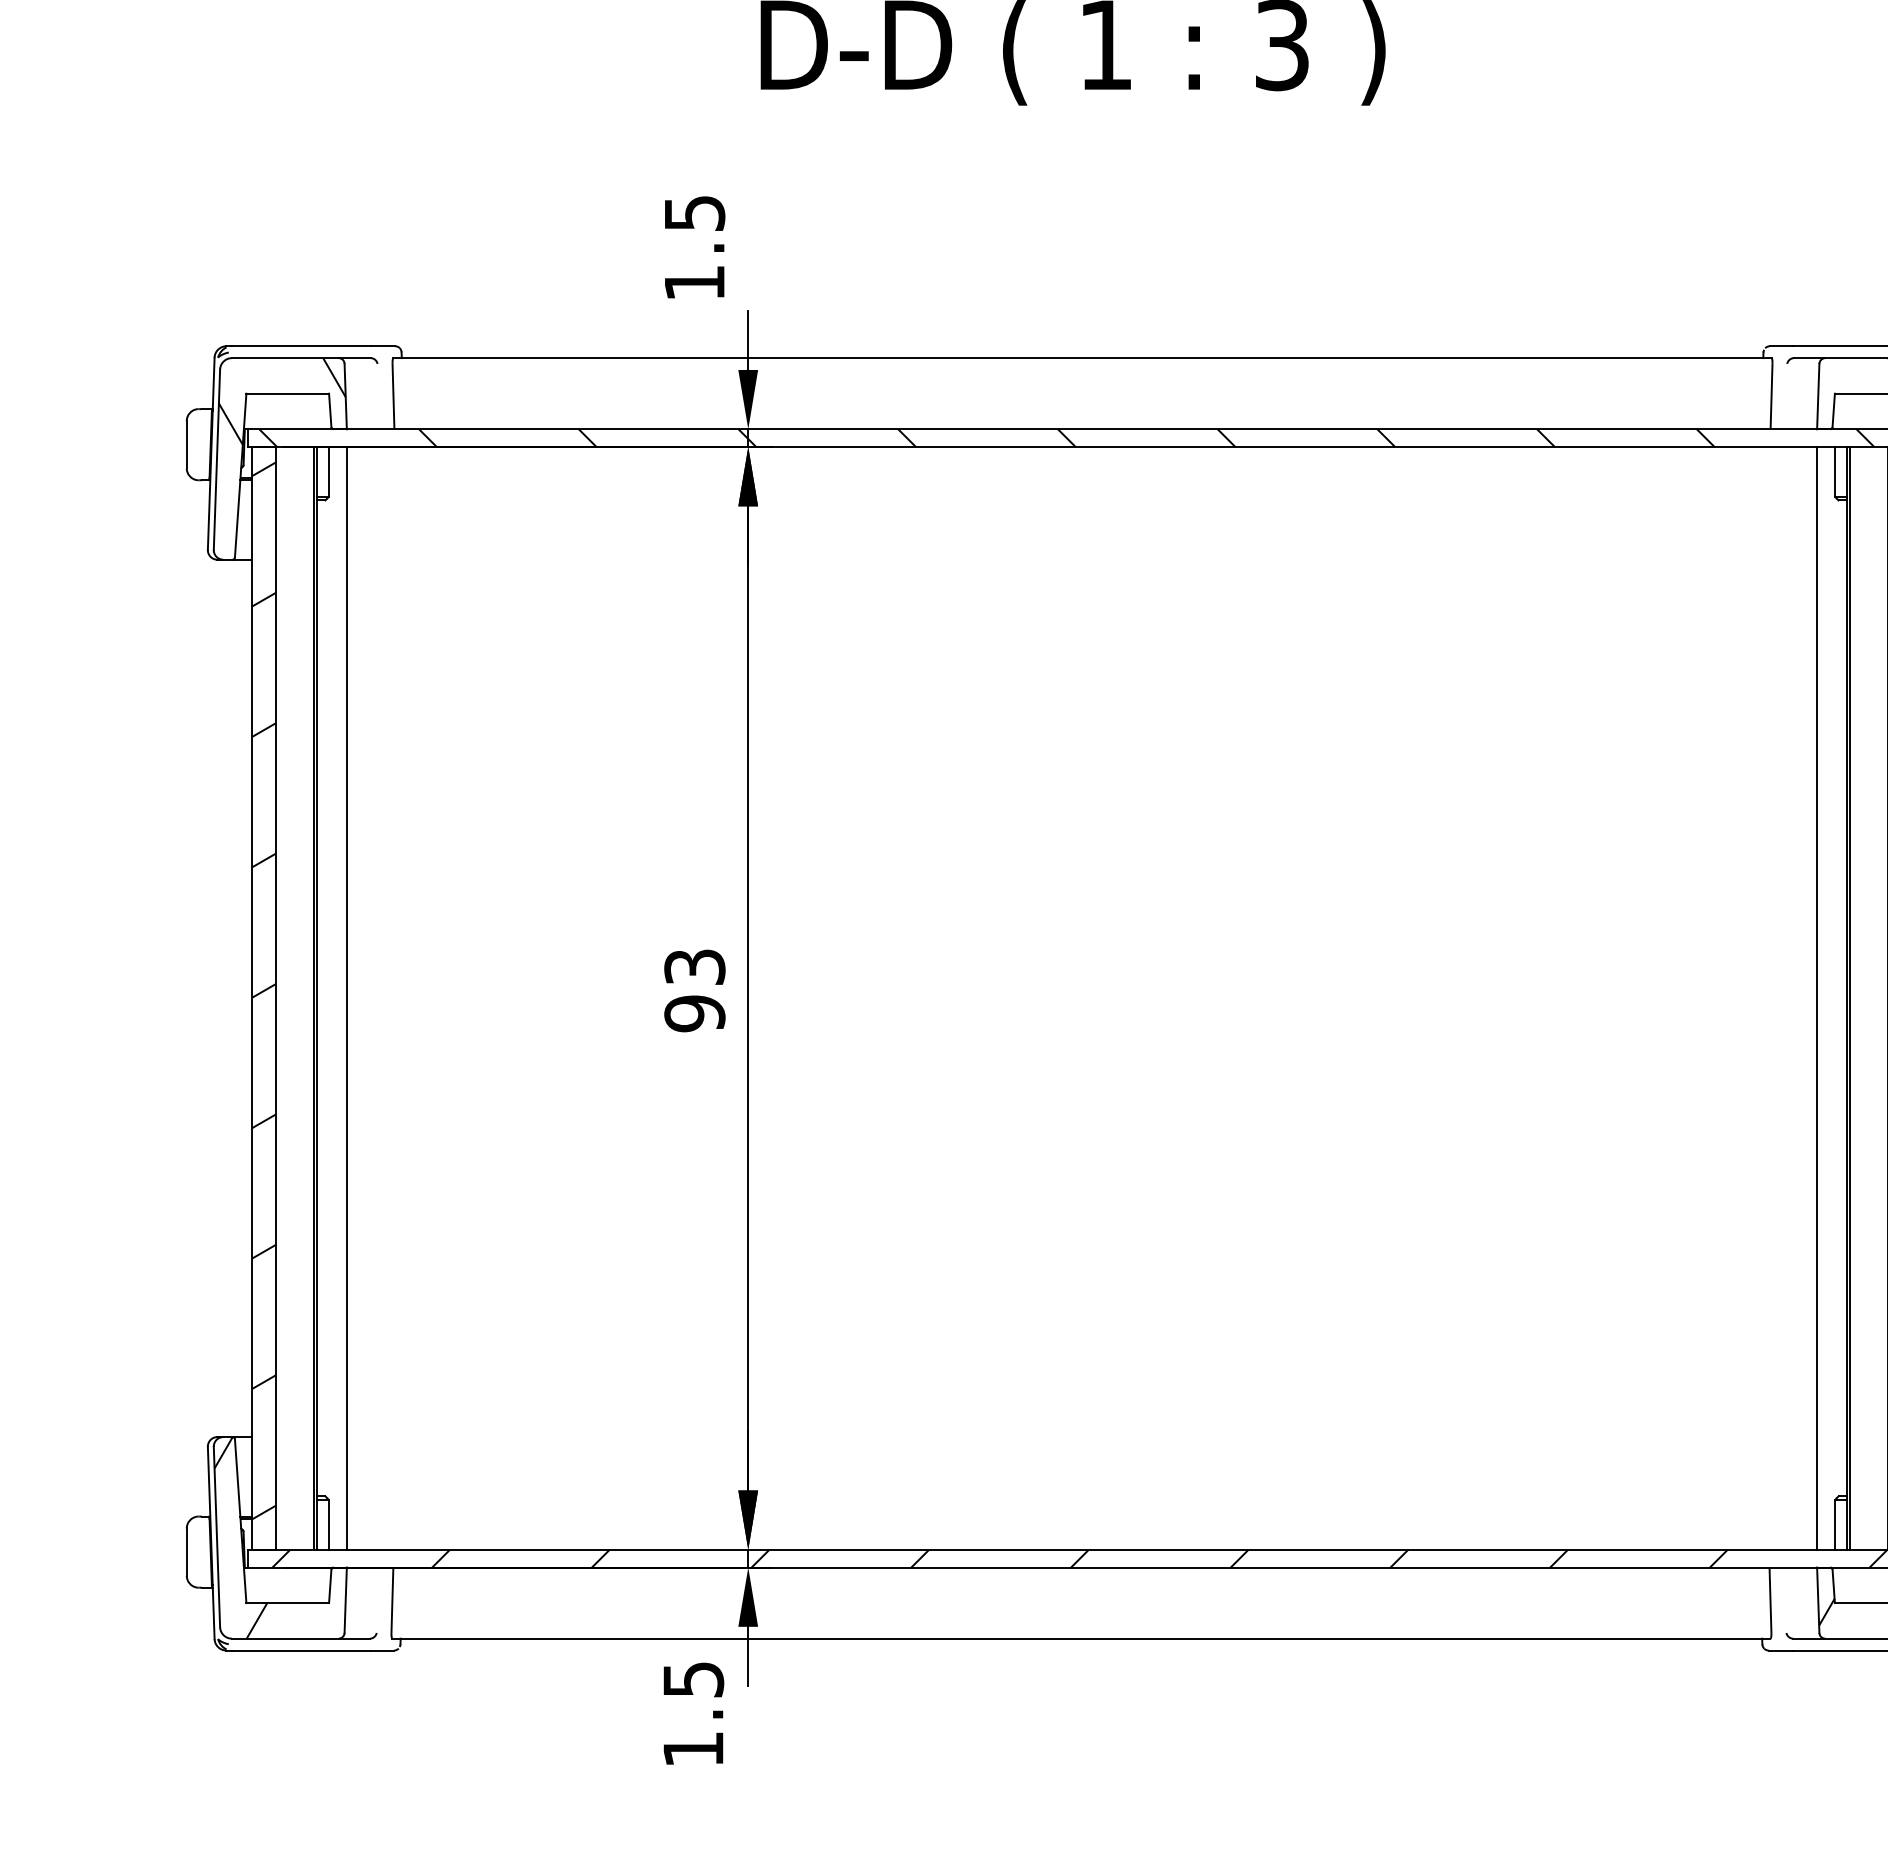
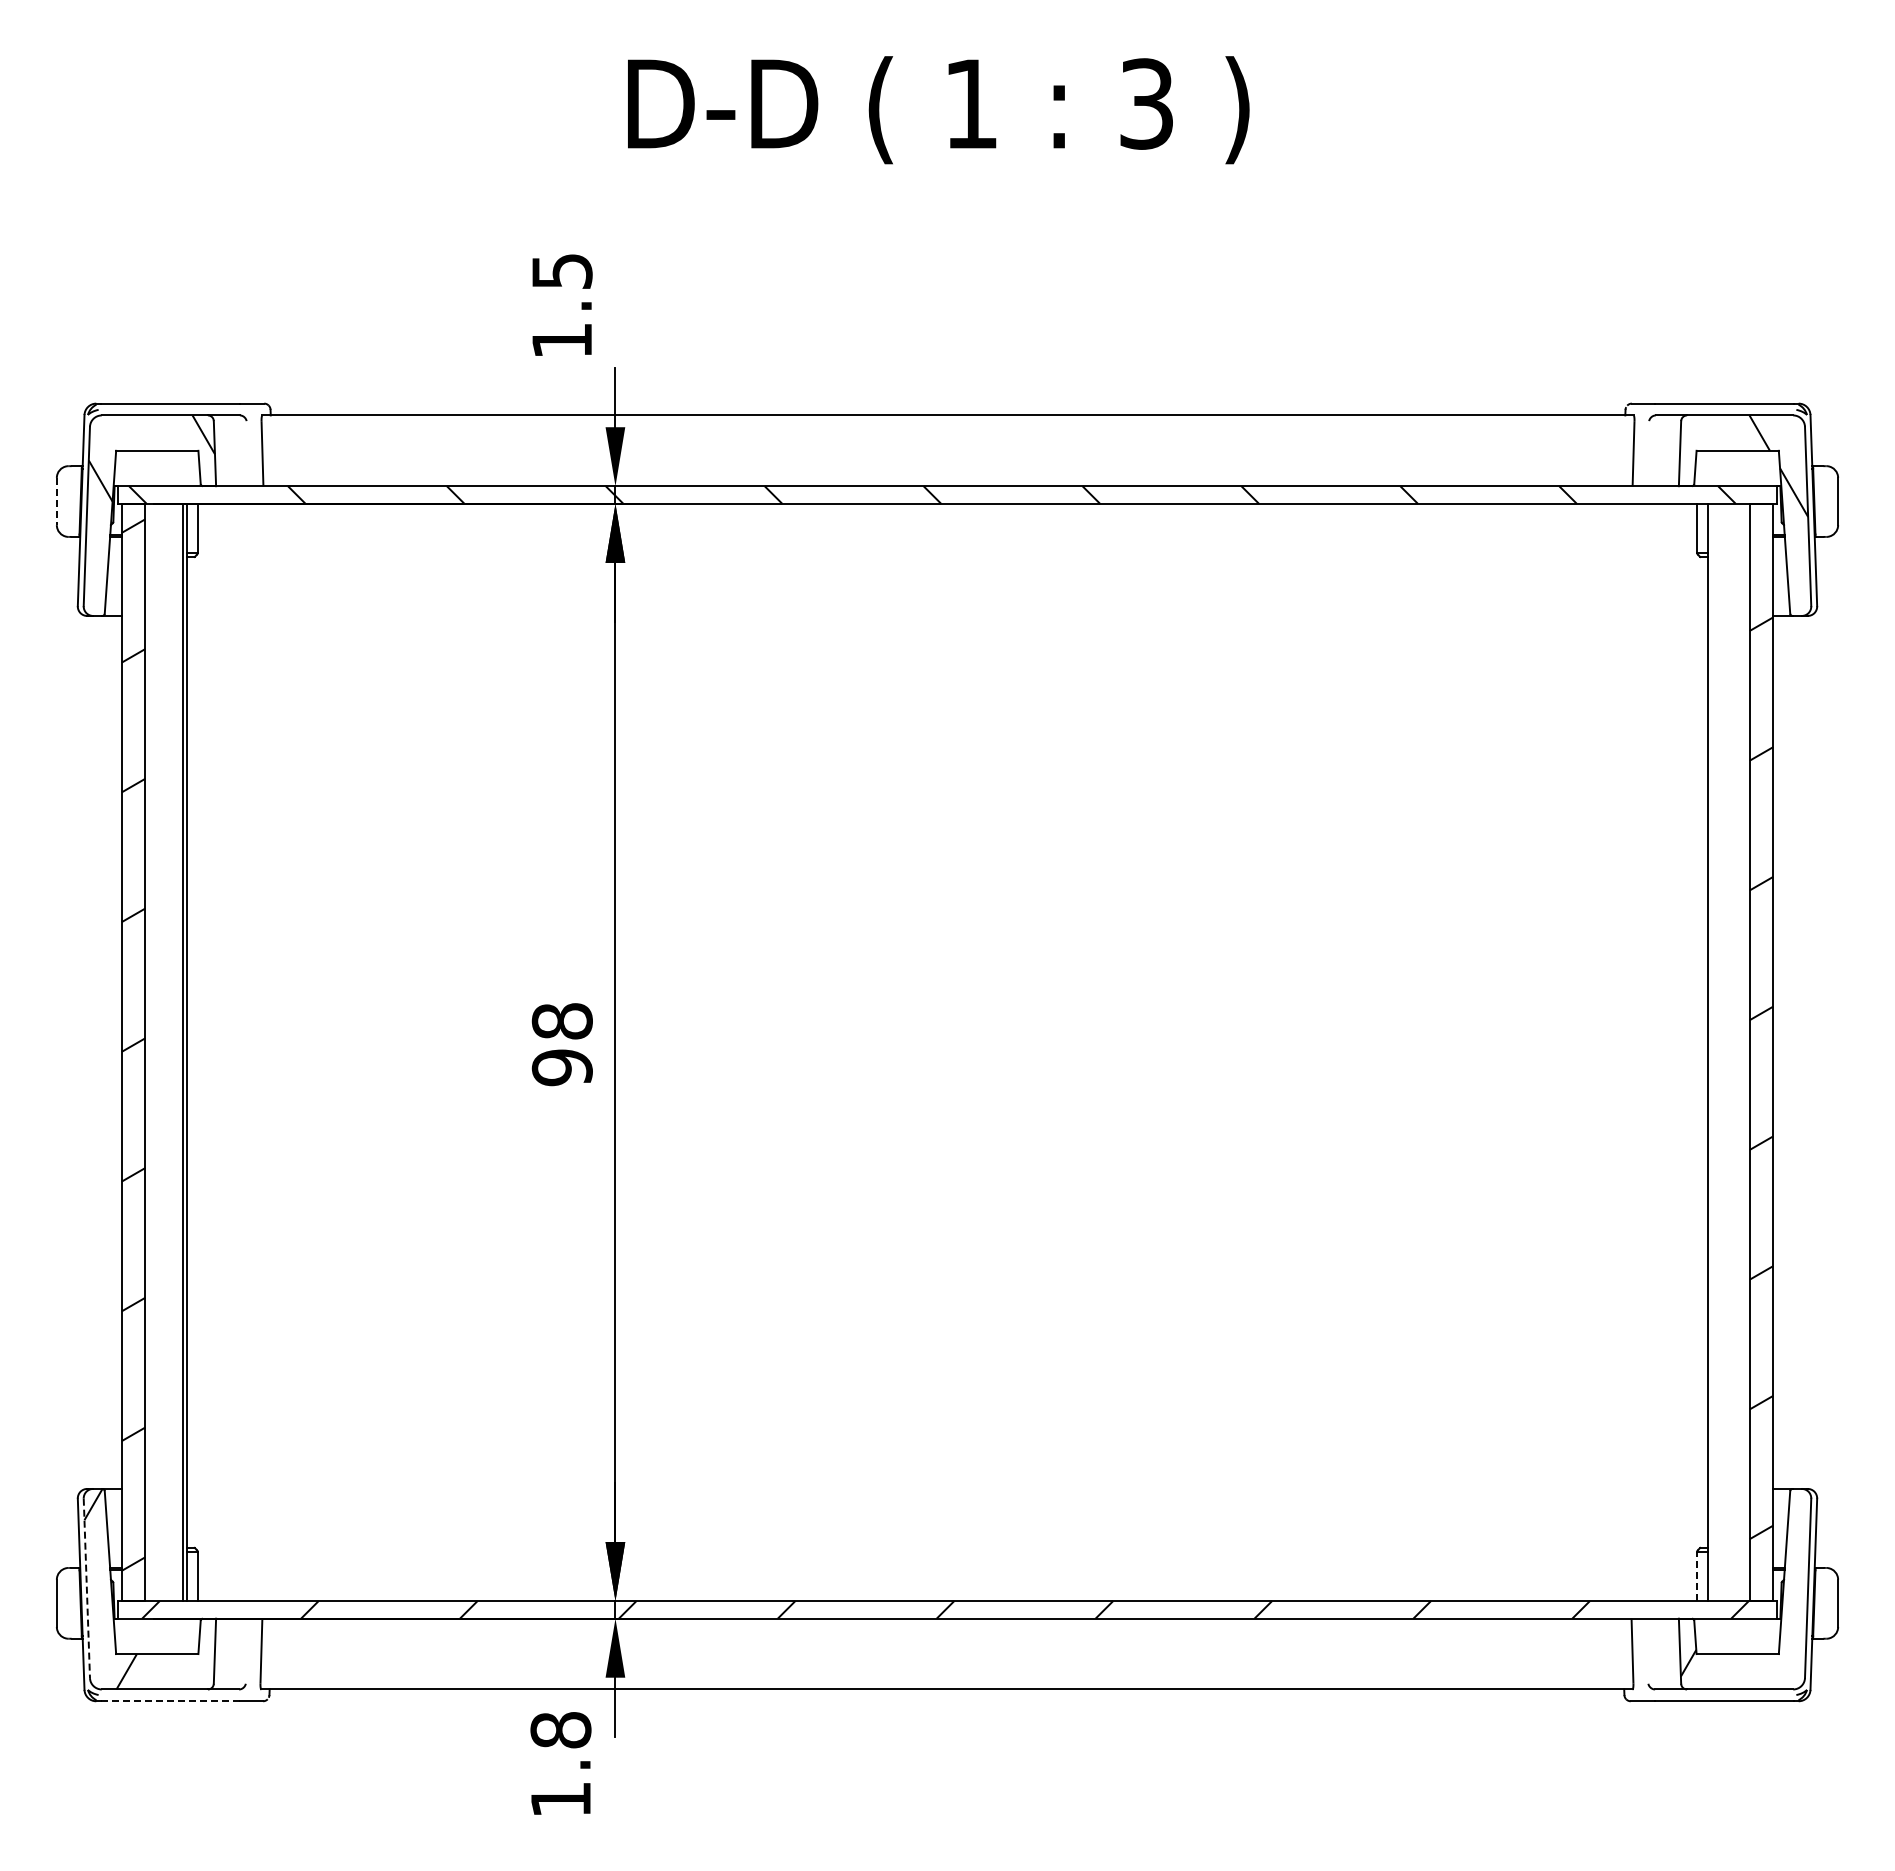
line: (186, 444) -> (56, 501), solid -> dashed
text: (694, 967) -> (561, 1021), 93 -> 98
line: (347, 998) -> (216, 1052), removed
line: (1816, 998) -> (1678, 1052), removed
line: (1849, 998) -> (1711, 1052), removed
line: (1834, 1525) -> (1696, 1576), solid -> dashed
line: (216, 1537) -> (86, 1588), solid -> dashed
line: (302, 1650) -> (171, 1701), solid -> dashed
text: (693, 1679) -> (560, 1730), 1.5 -> 1.8

